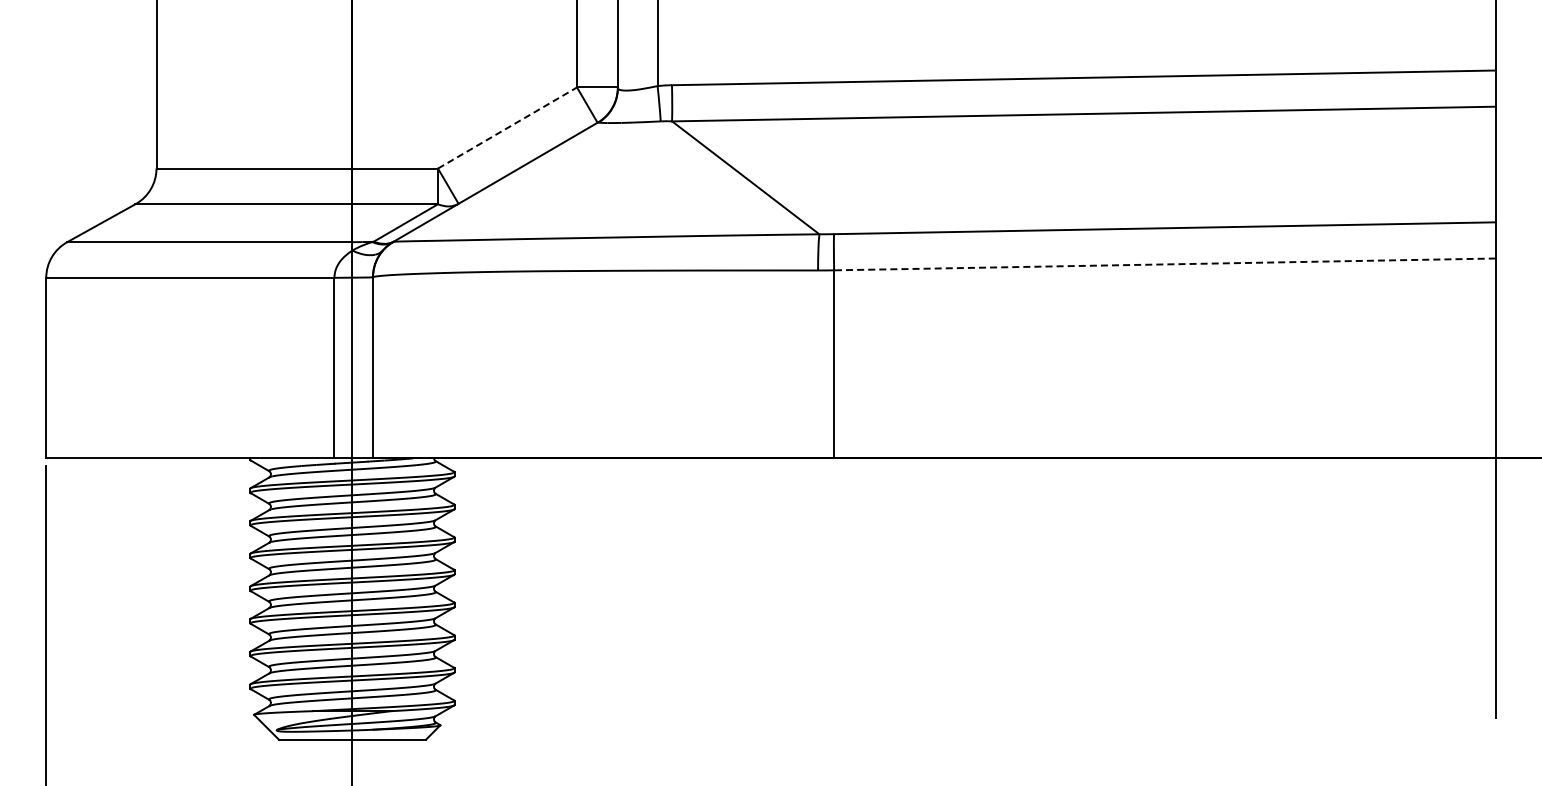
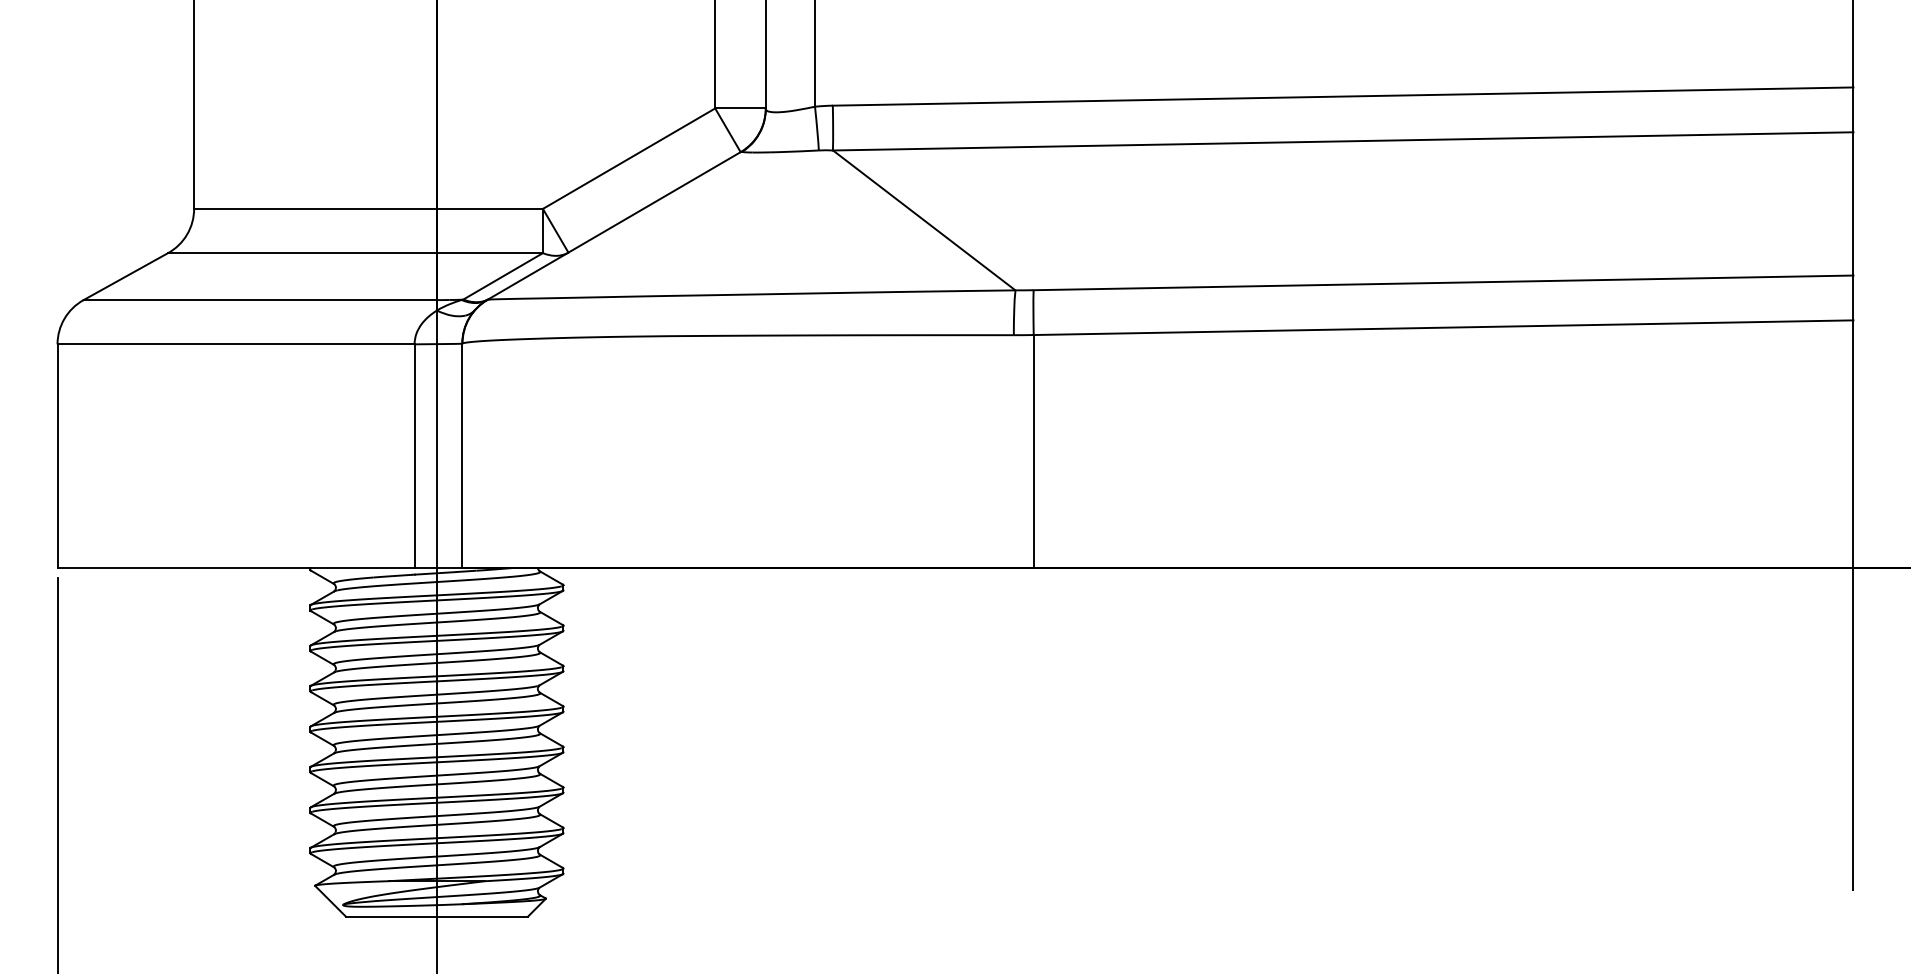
line: (507, 127) -> (629, 158), dashed -> solid
line: (1164, 264) -> (1443, 327), dashed -> solid

